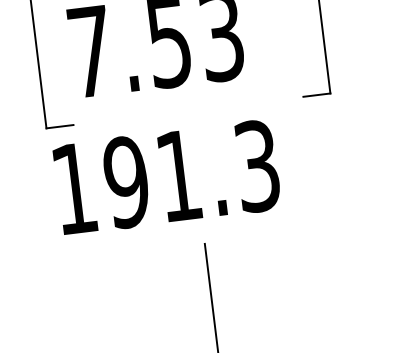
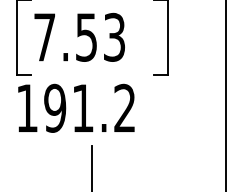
text: (256, 166) -> (124, 108), 191.3 -> 191.2

